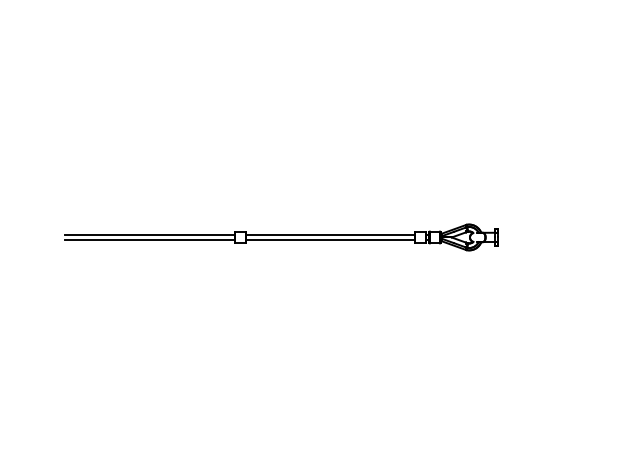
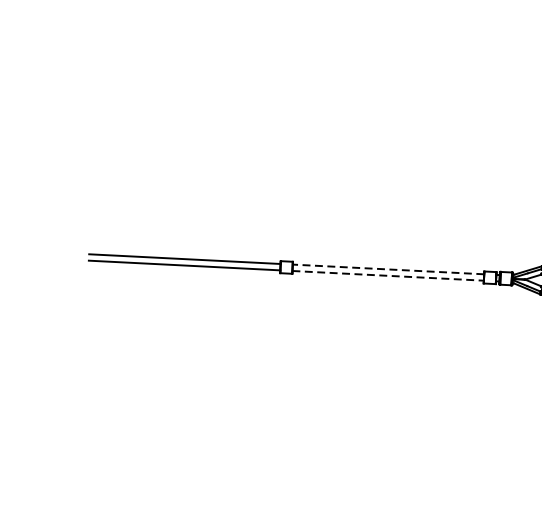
line: (330, 234) -> (388, 269), solid -> dashed
line: (330, 240) -> (388, 276), solid -> dashed

